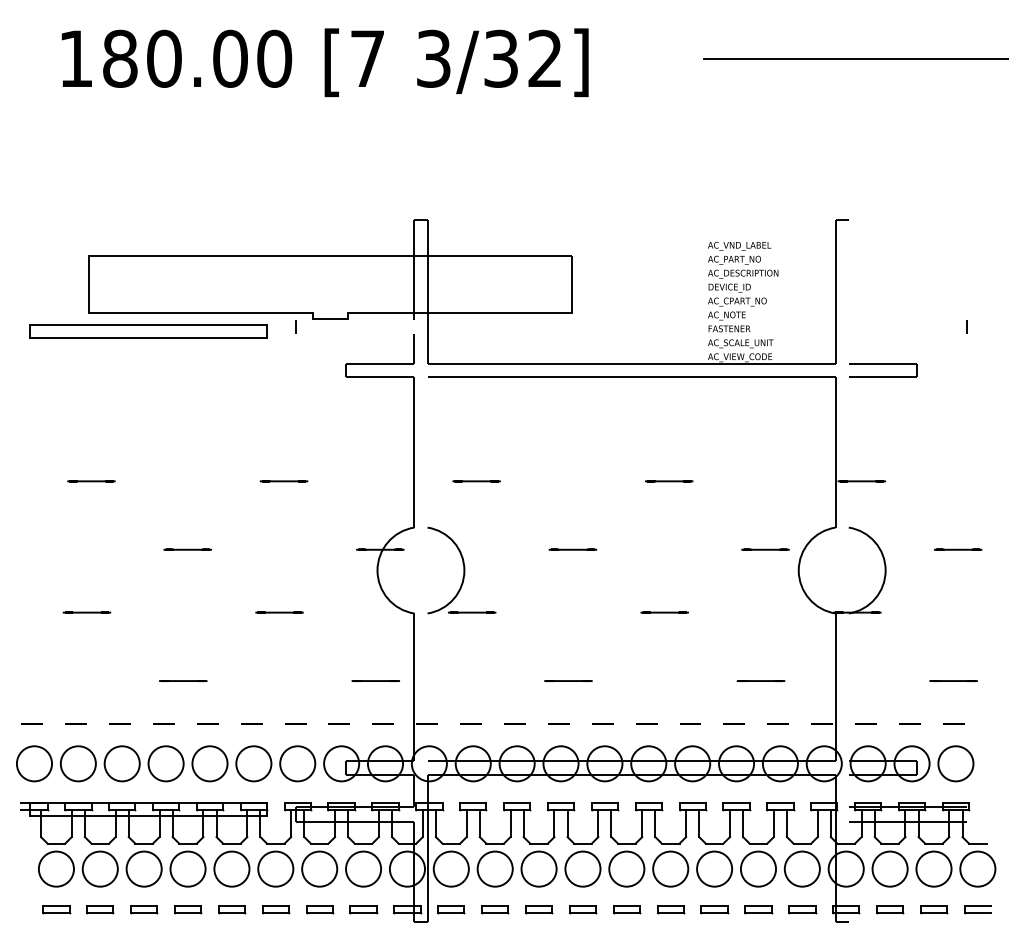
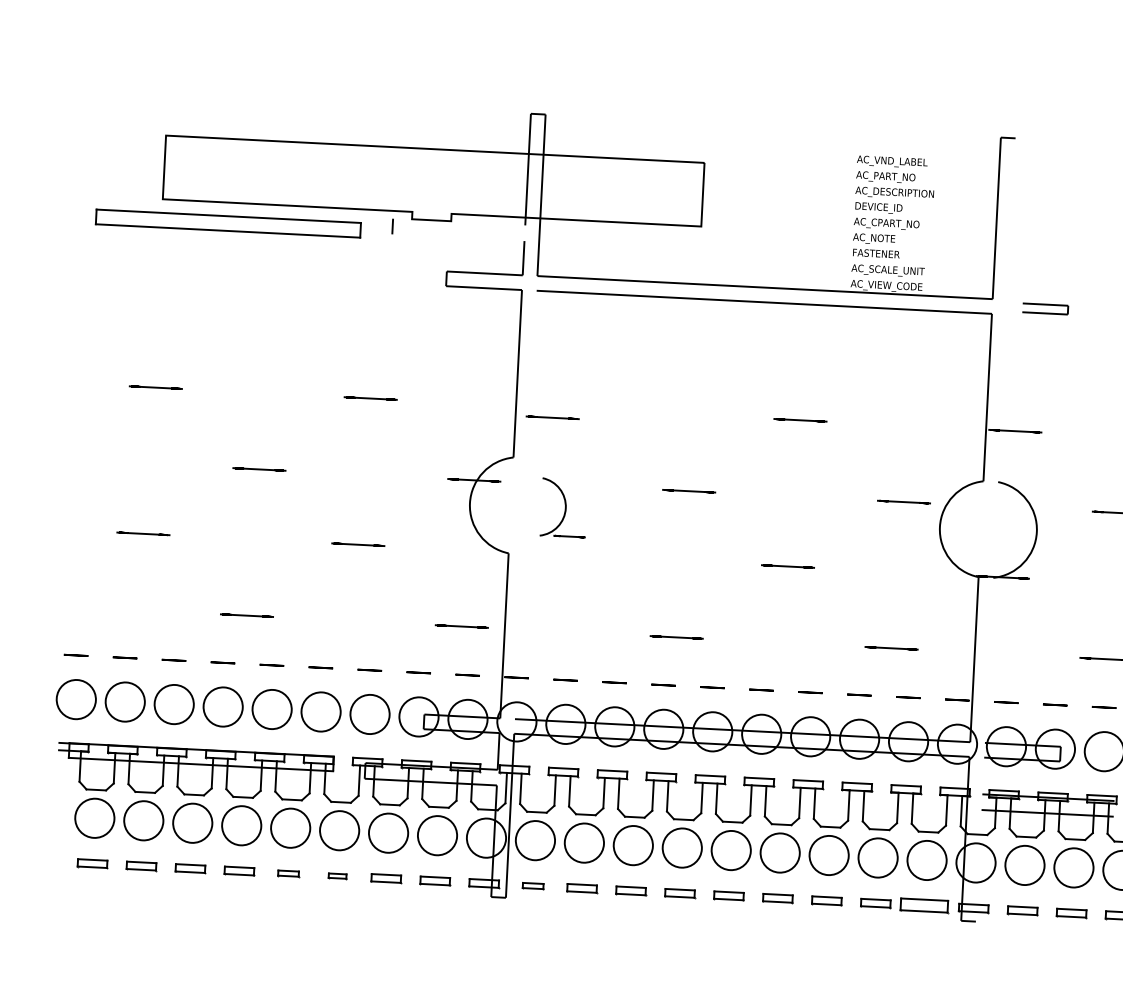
part: (883, 370) -> (1045, 308), size x0.6
line: (476, 481) -> (552, 417), moved
part: (461, 570) -> (563, 508), size x0.6
part: (232, 909) -> (289, 873), size x0.7
part: (276, 909) -> (338, 875), size x0.6
part: (451, 909) -> (533, 885), size x0.7
part: (802, 909) -> (924, 905), size x1.6

